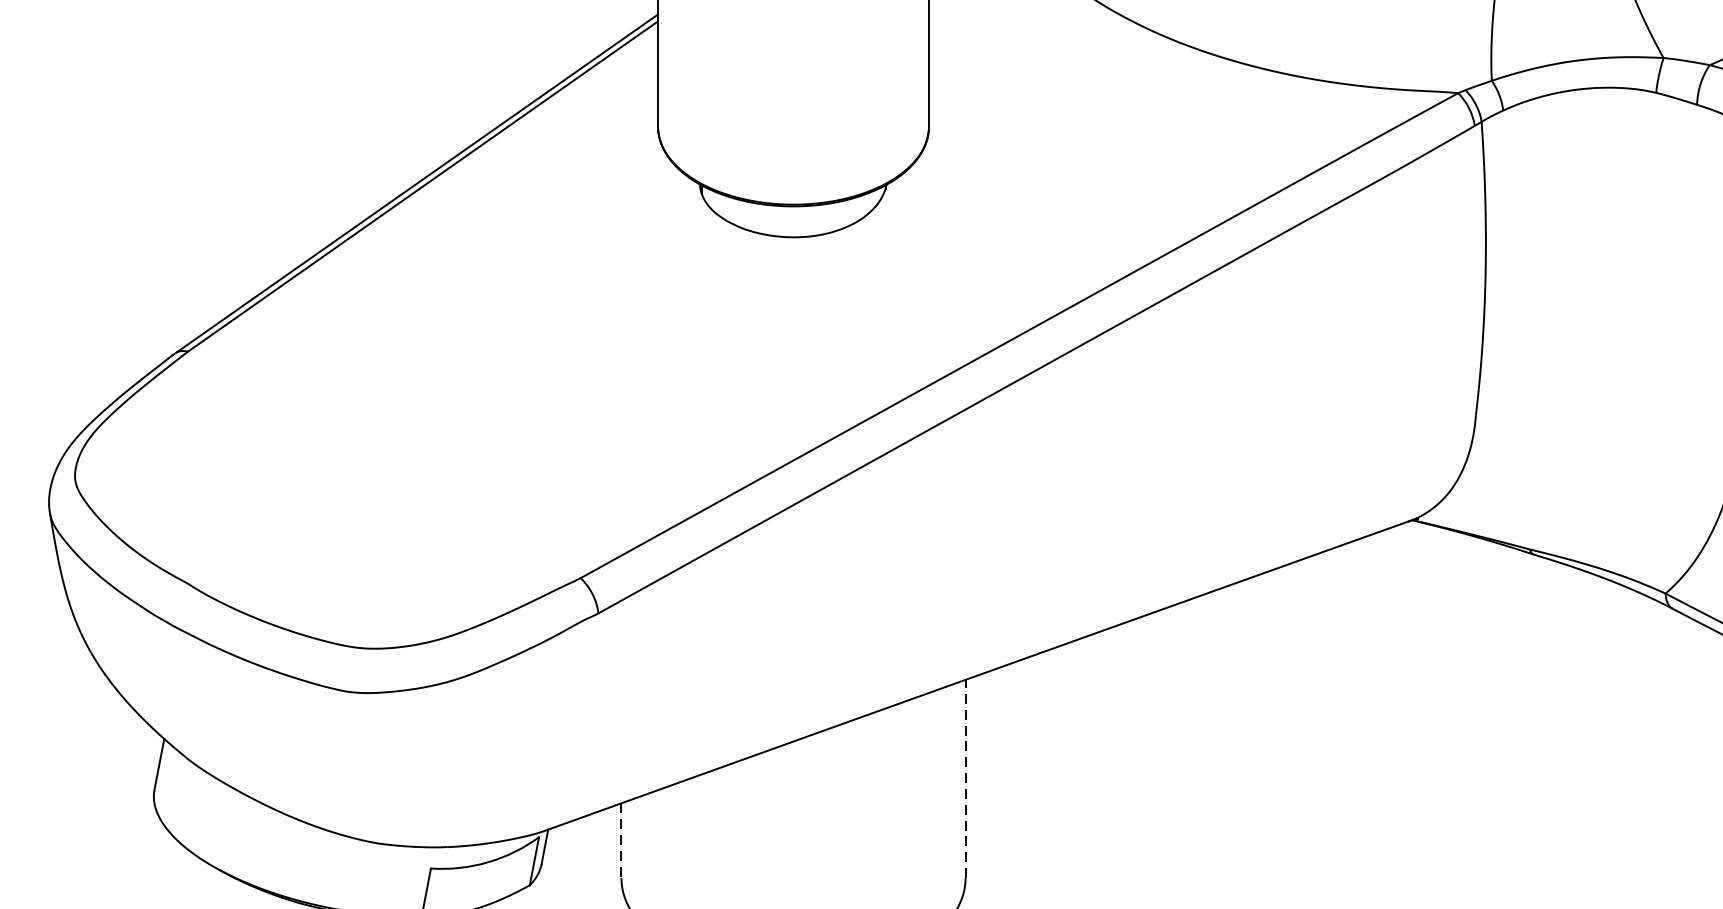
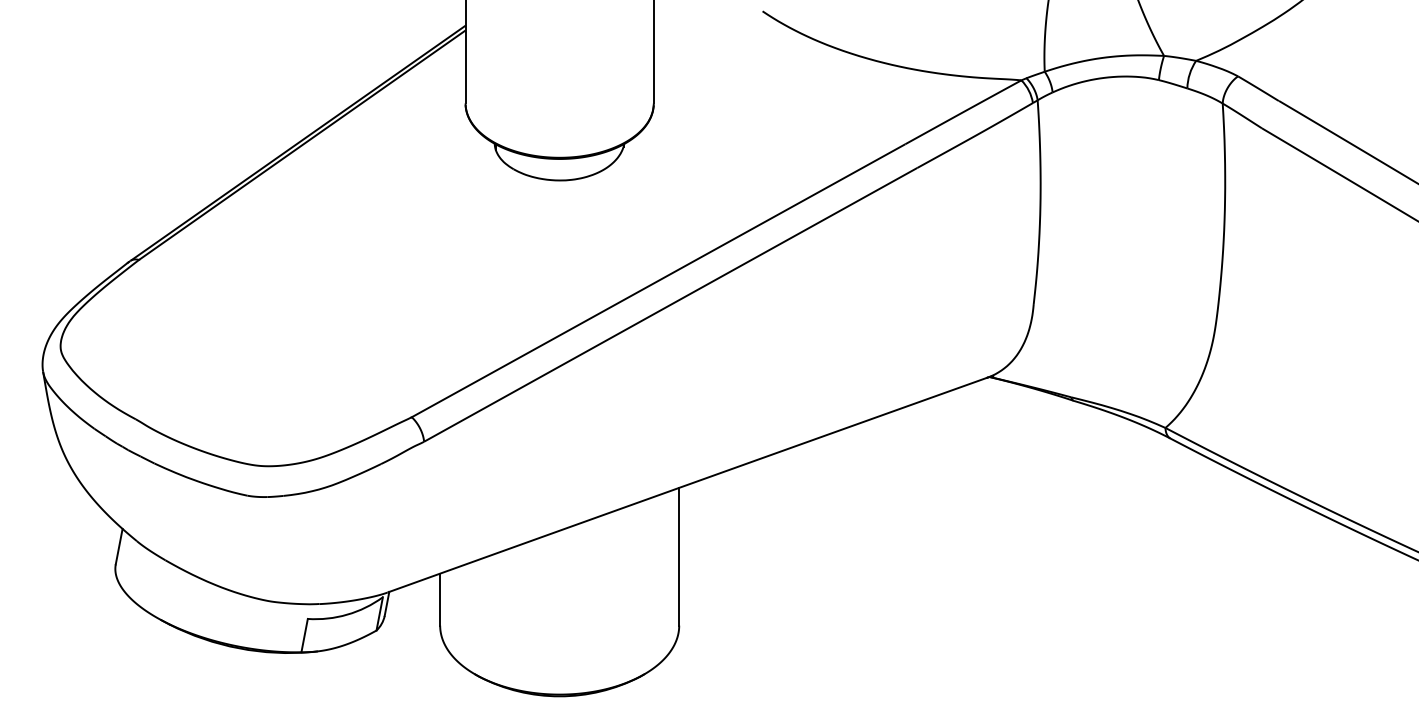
line: (966, 778) -> (679, 556), dashed -> solid
line: (621, 840) -> (440, 599), dashed -> solid

